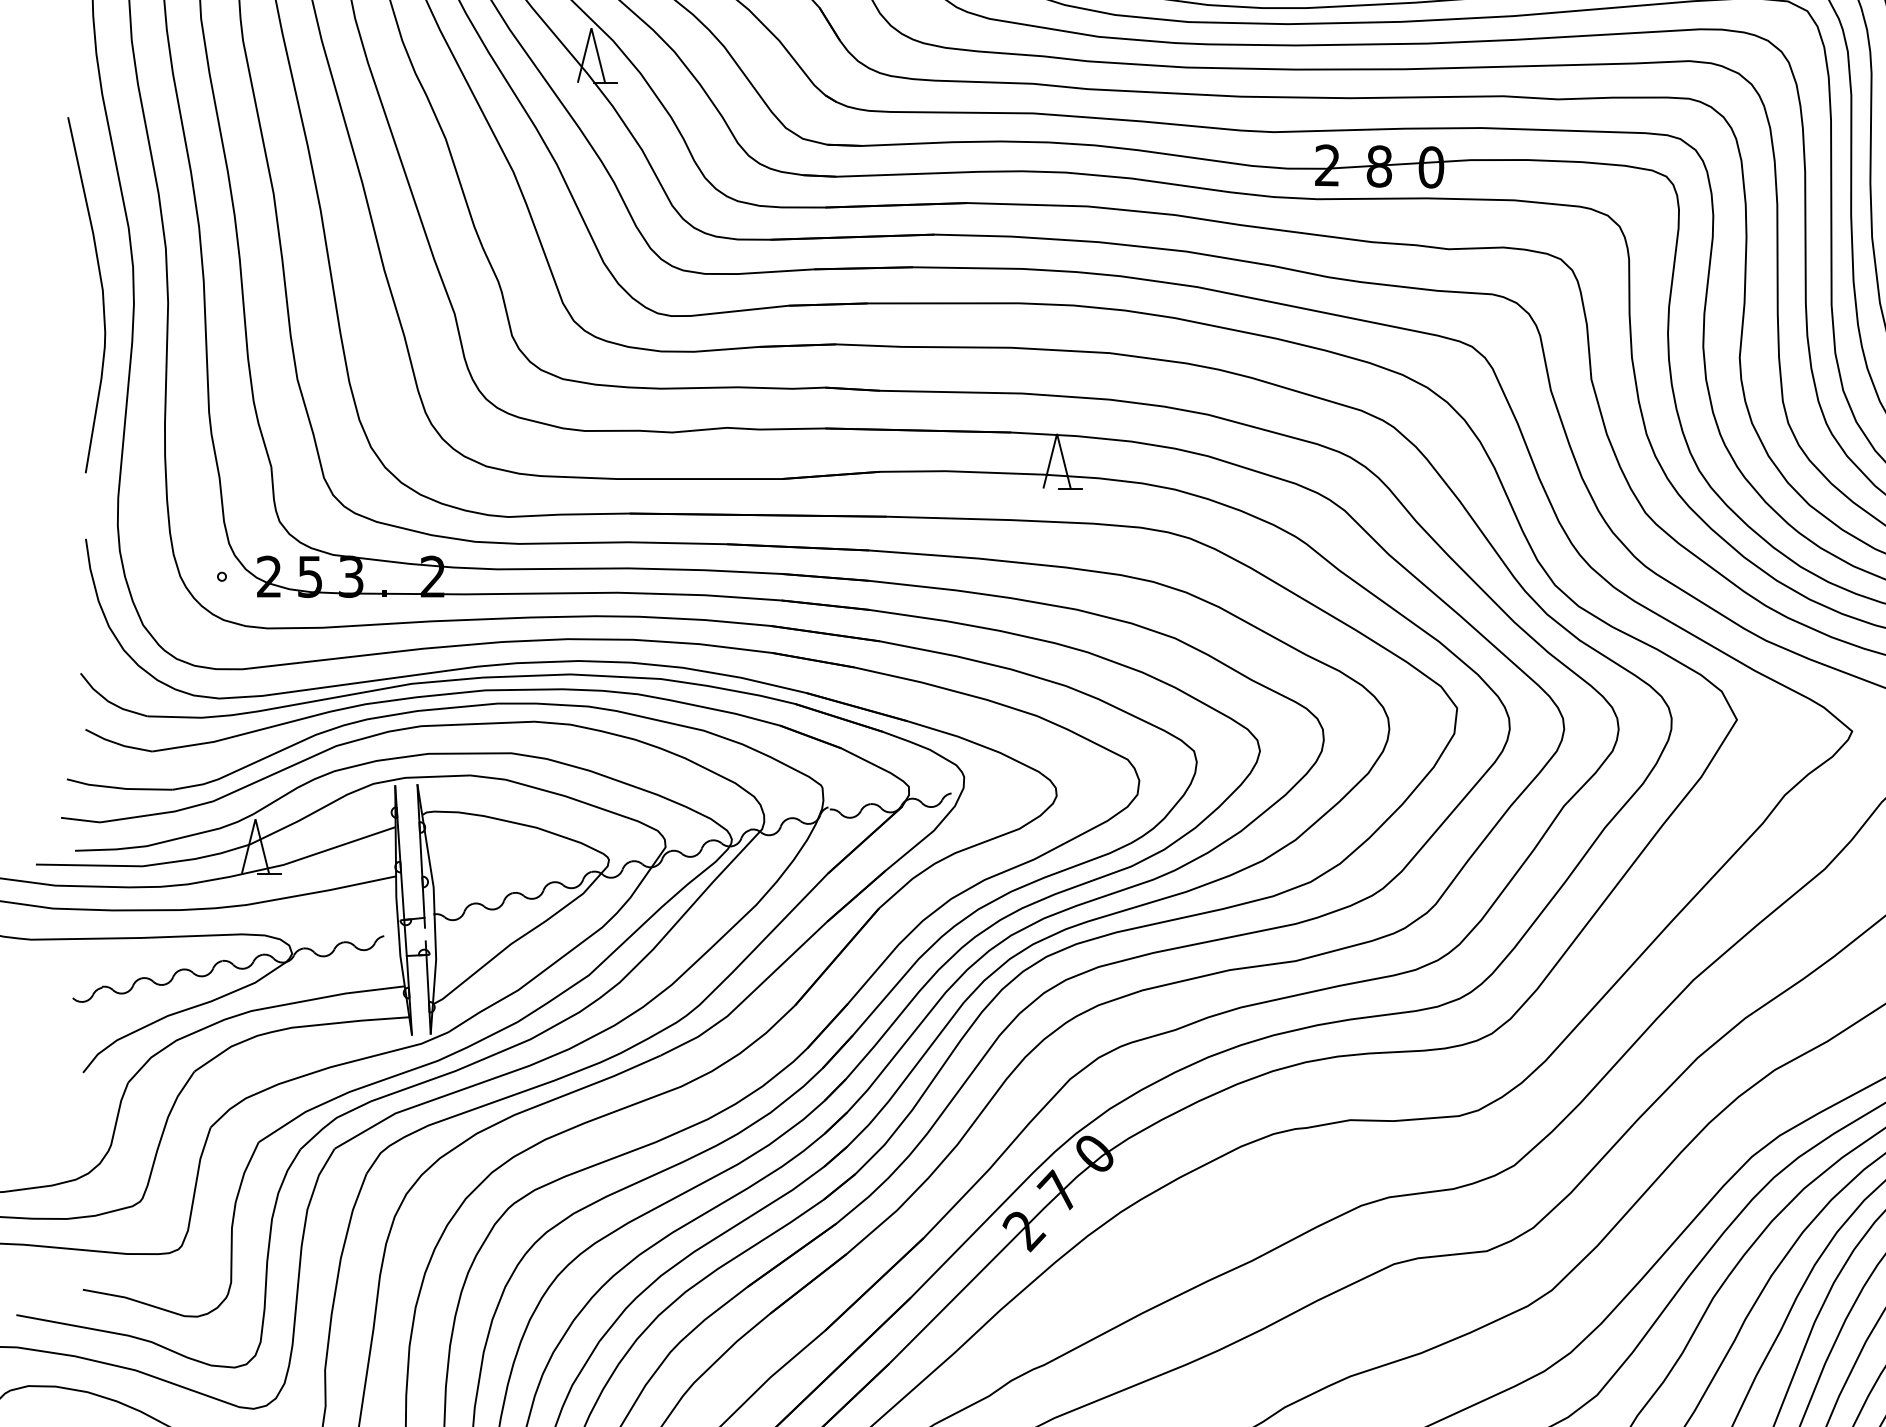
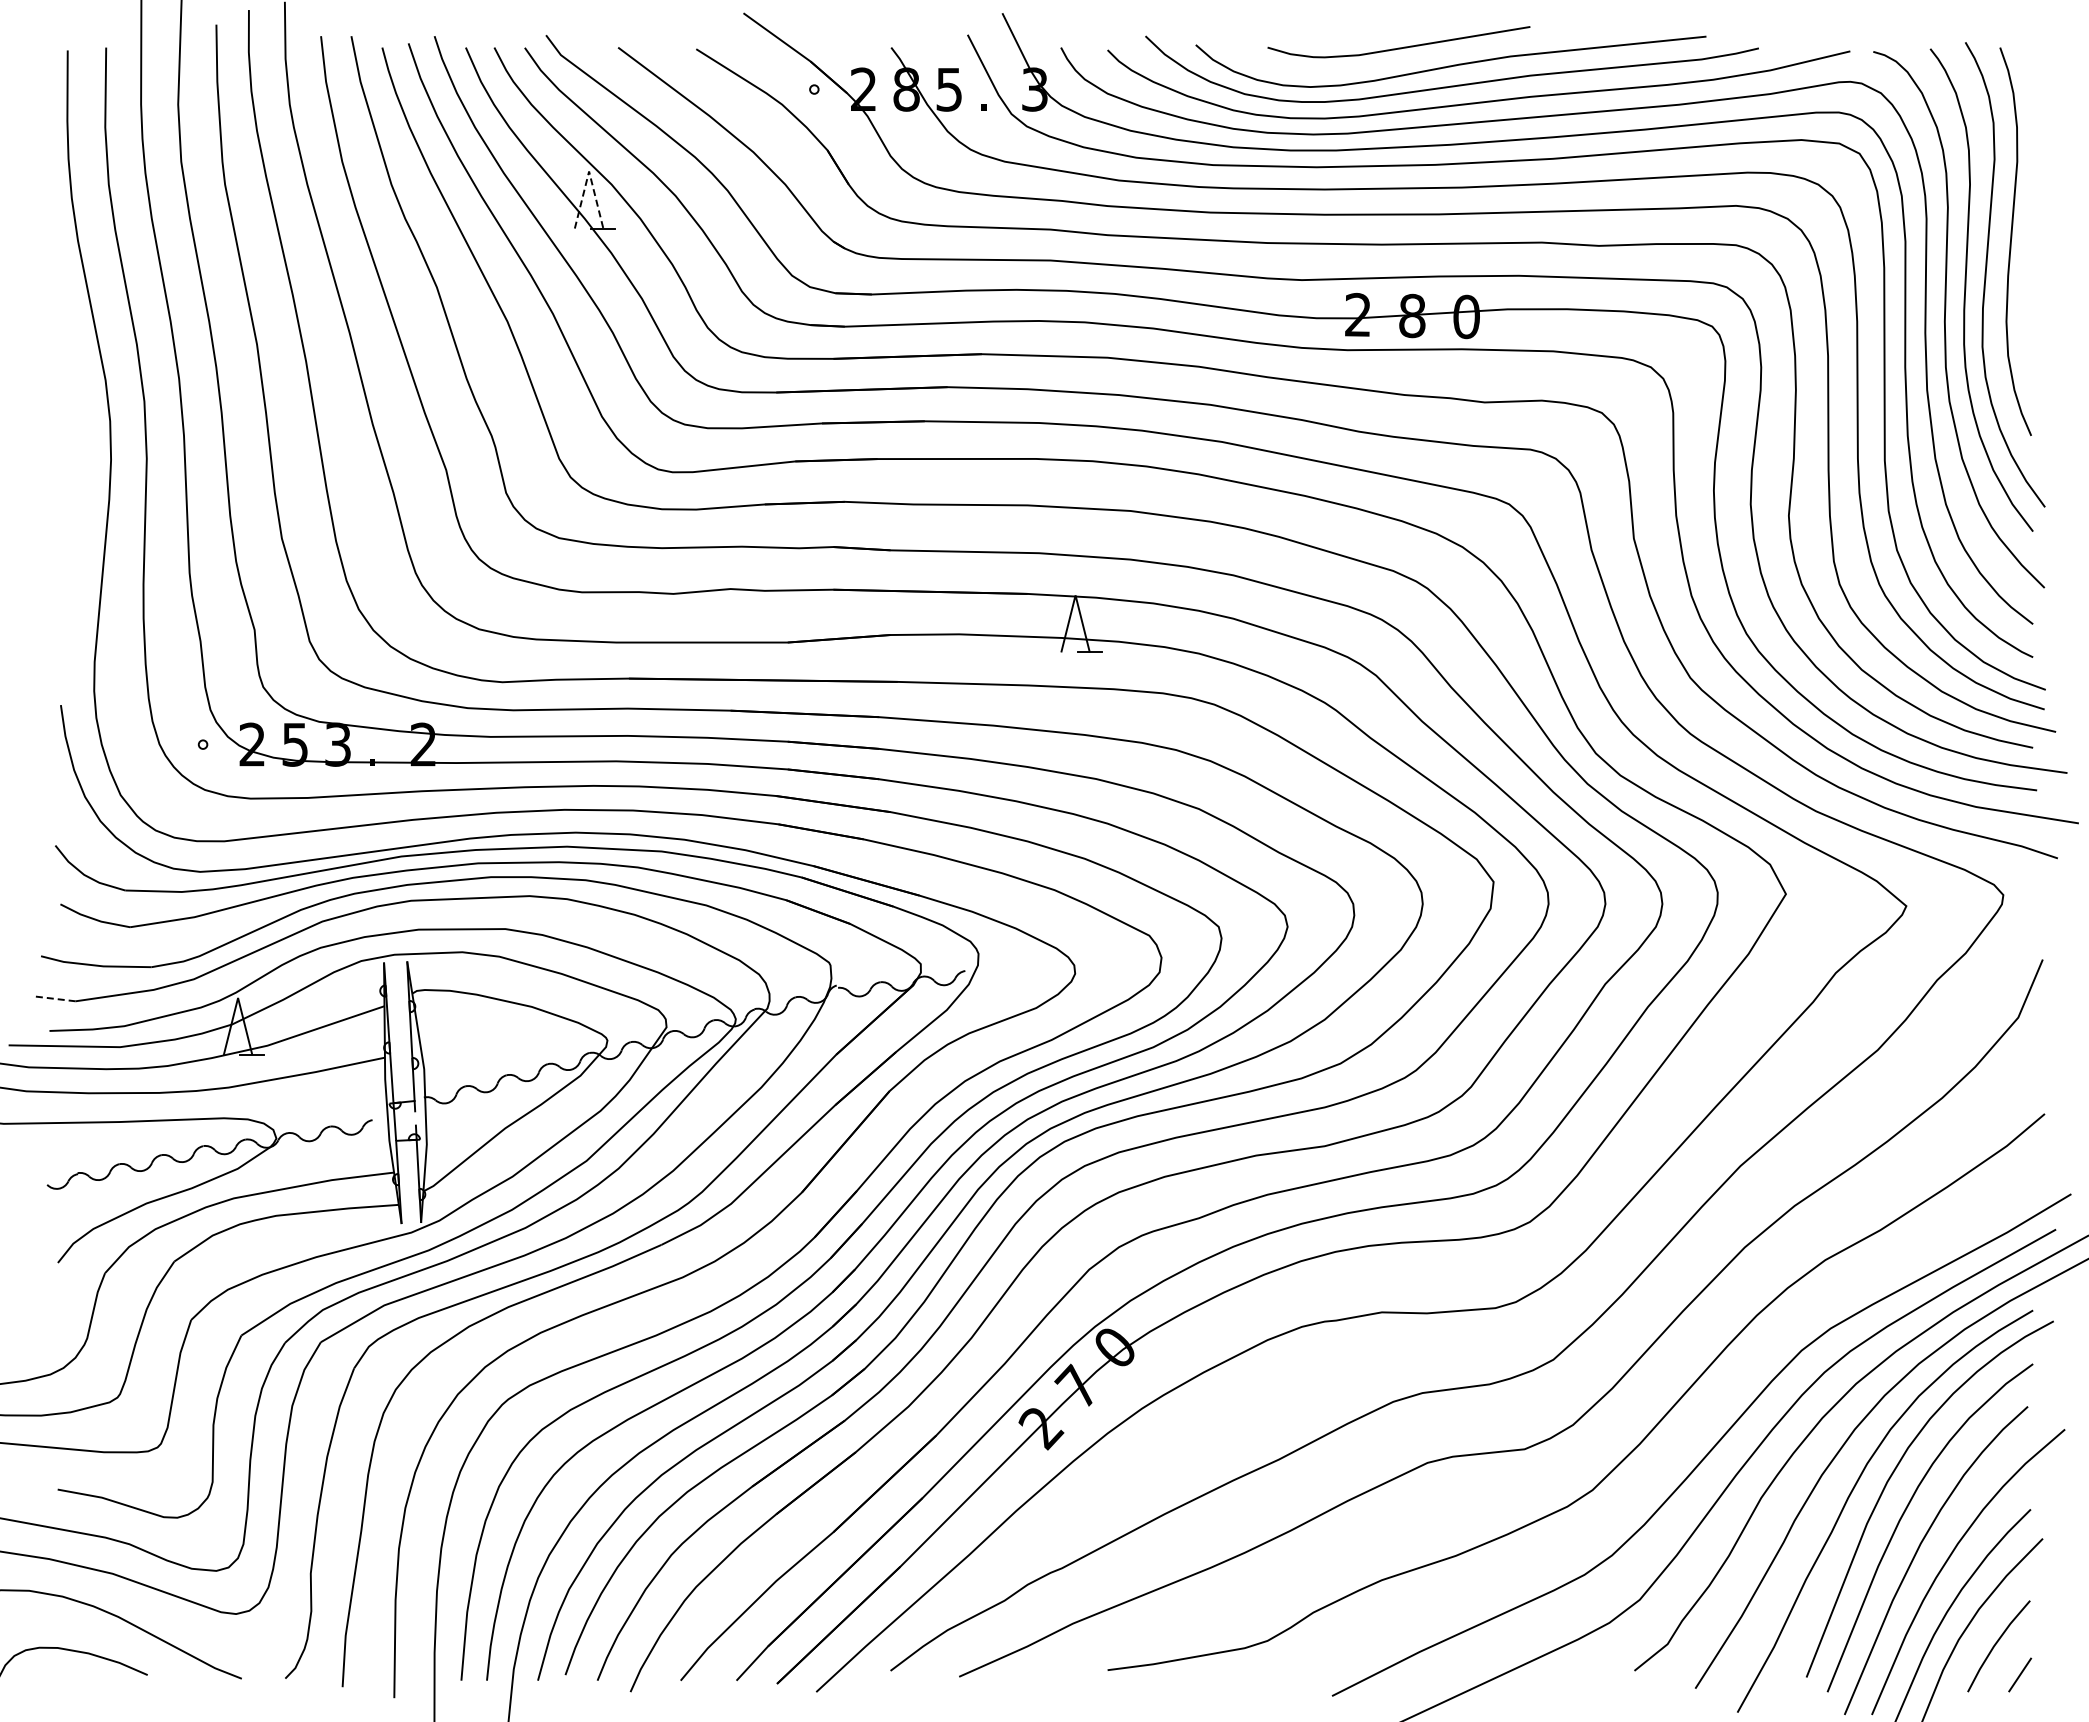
line: (591, 28) -> (589, 171), solid -> dashed
curve: (101, 294) -> (77, 449), removed
line: (80, 819) -> (55, 998), solid -> dashed

